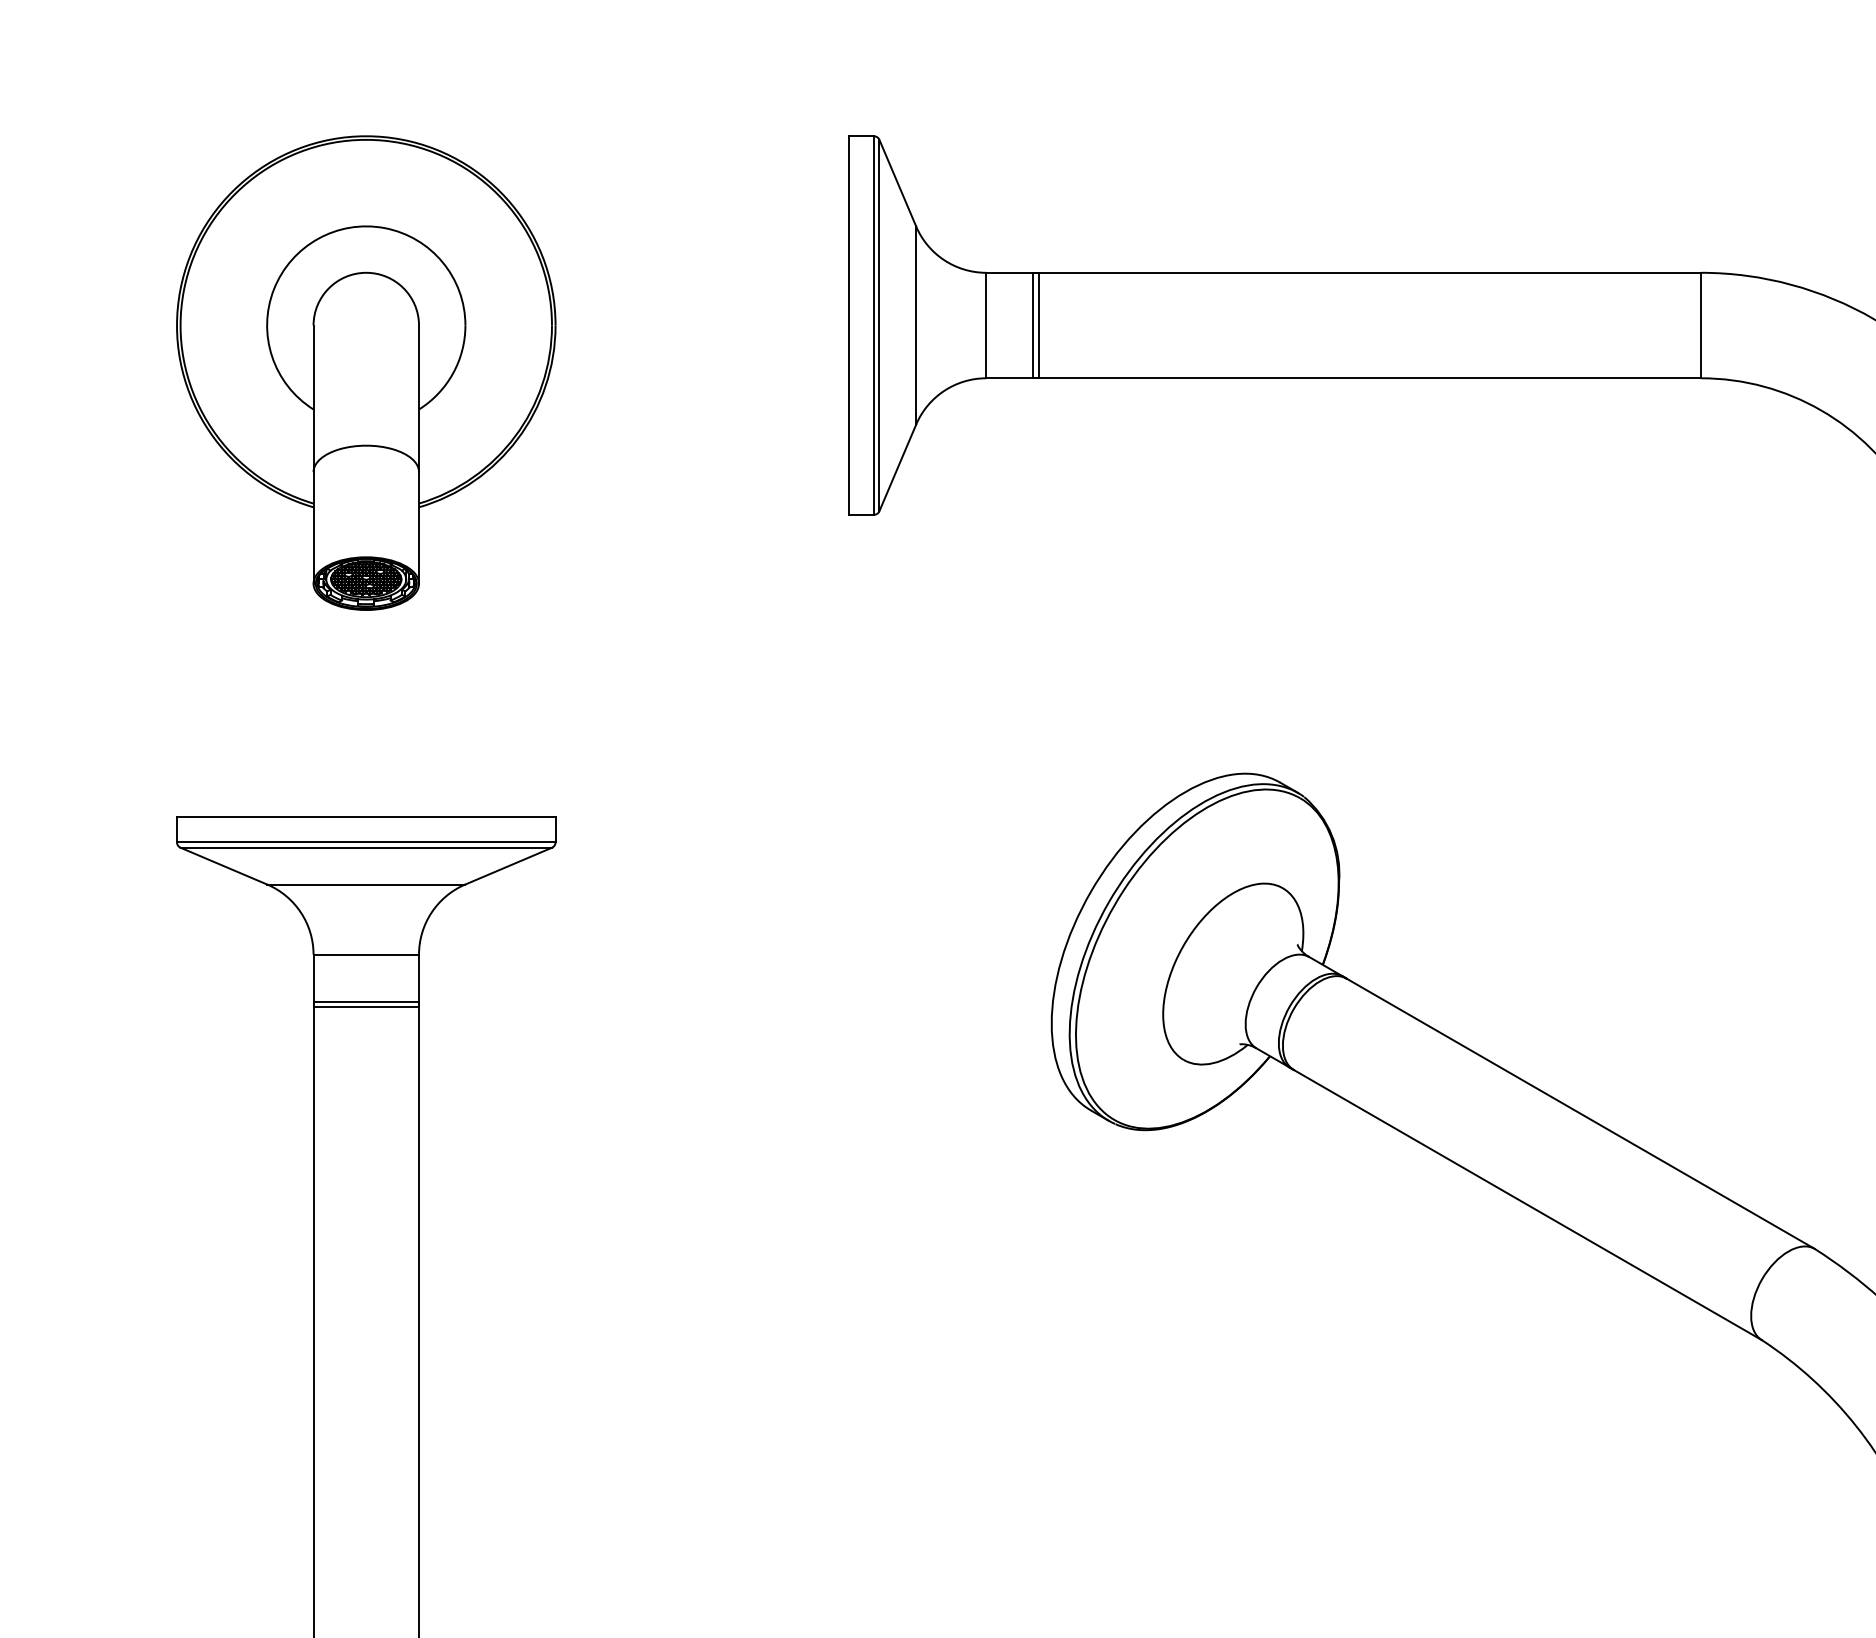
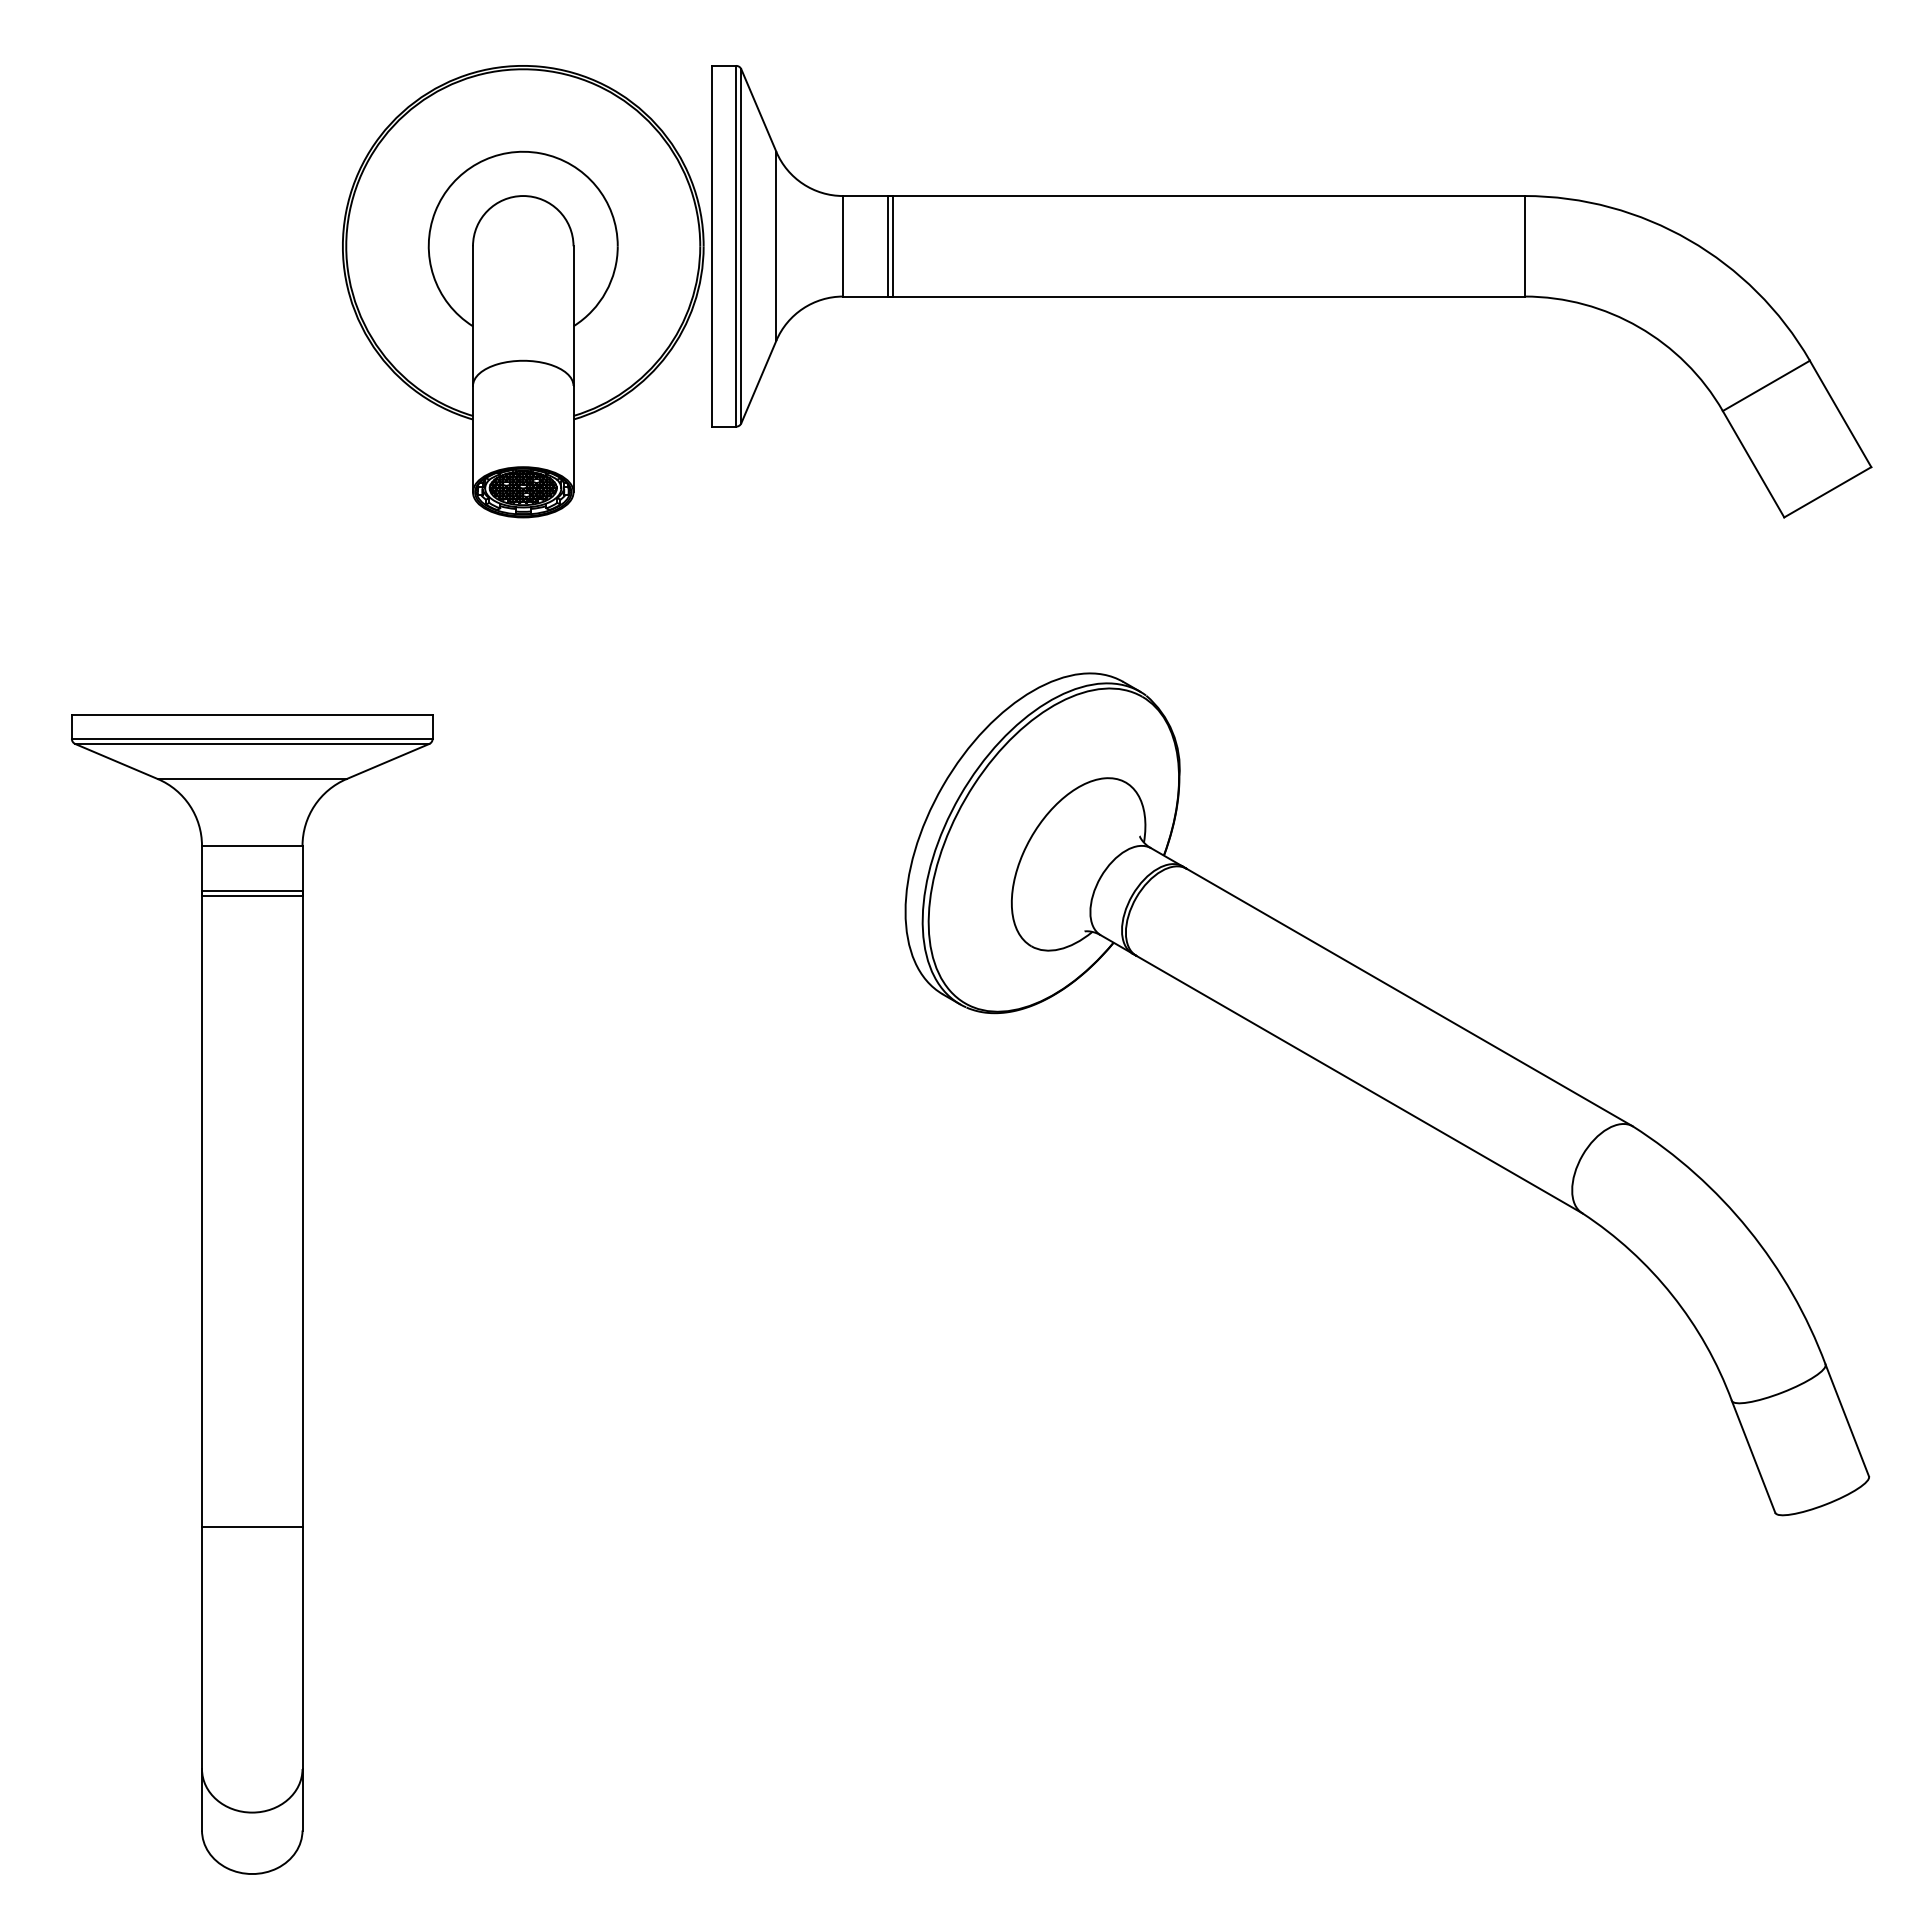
part: (366, 372) -> (523, 291), moved

